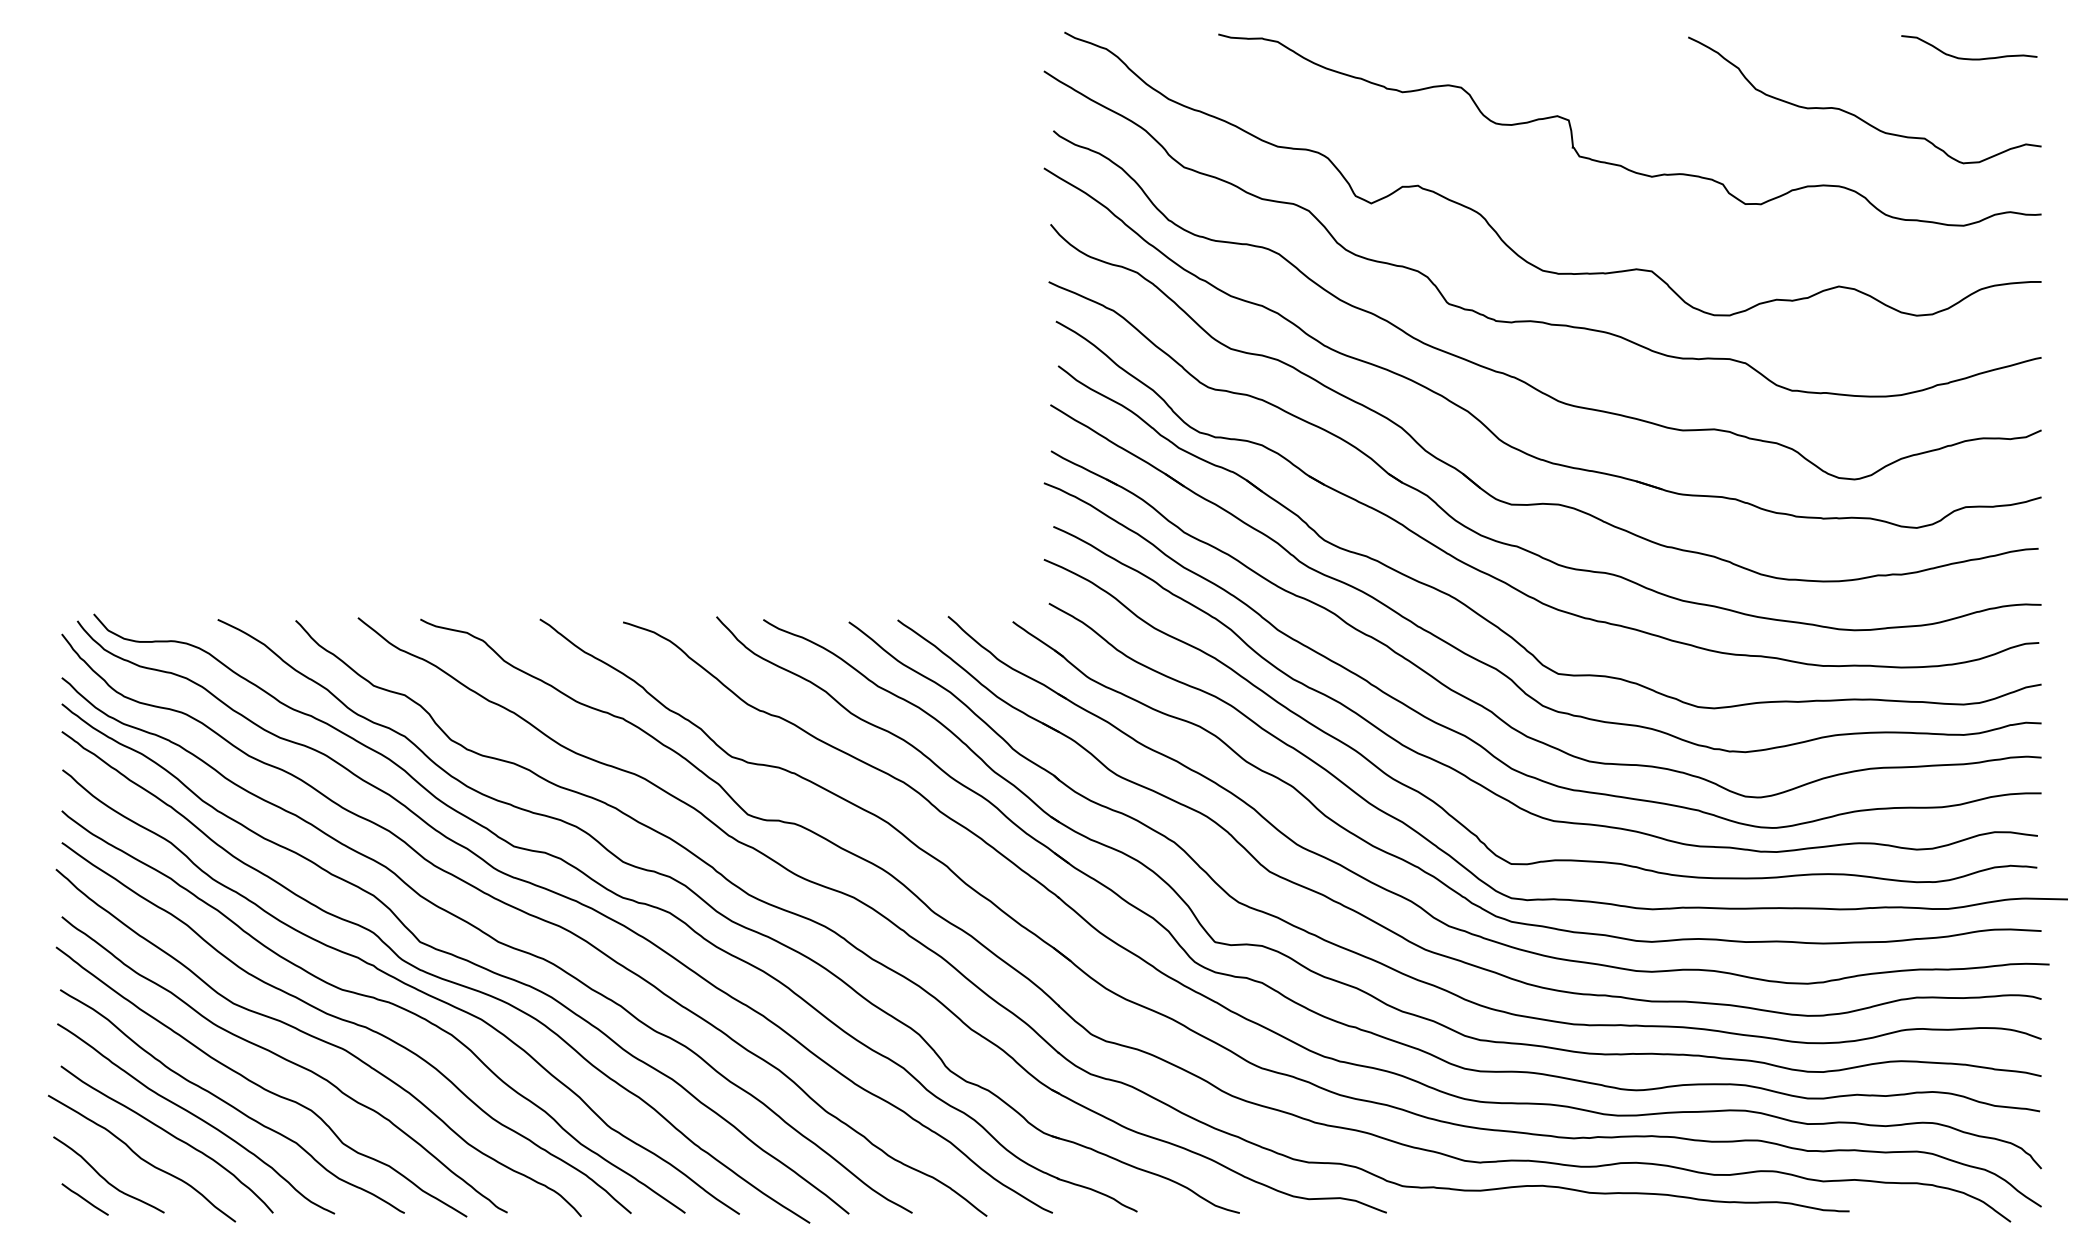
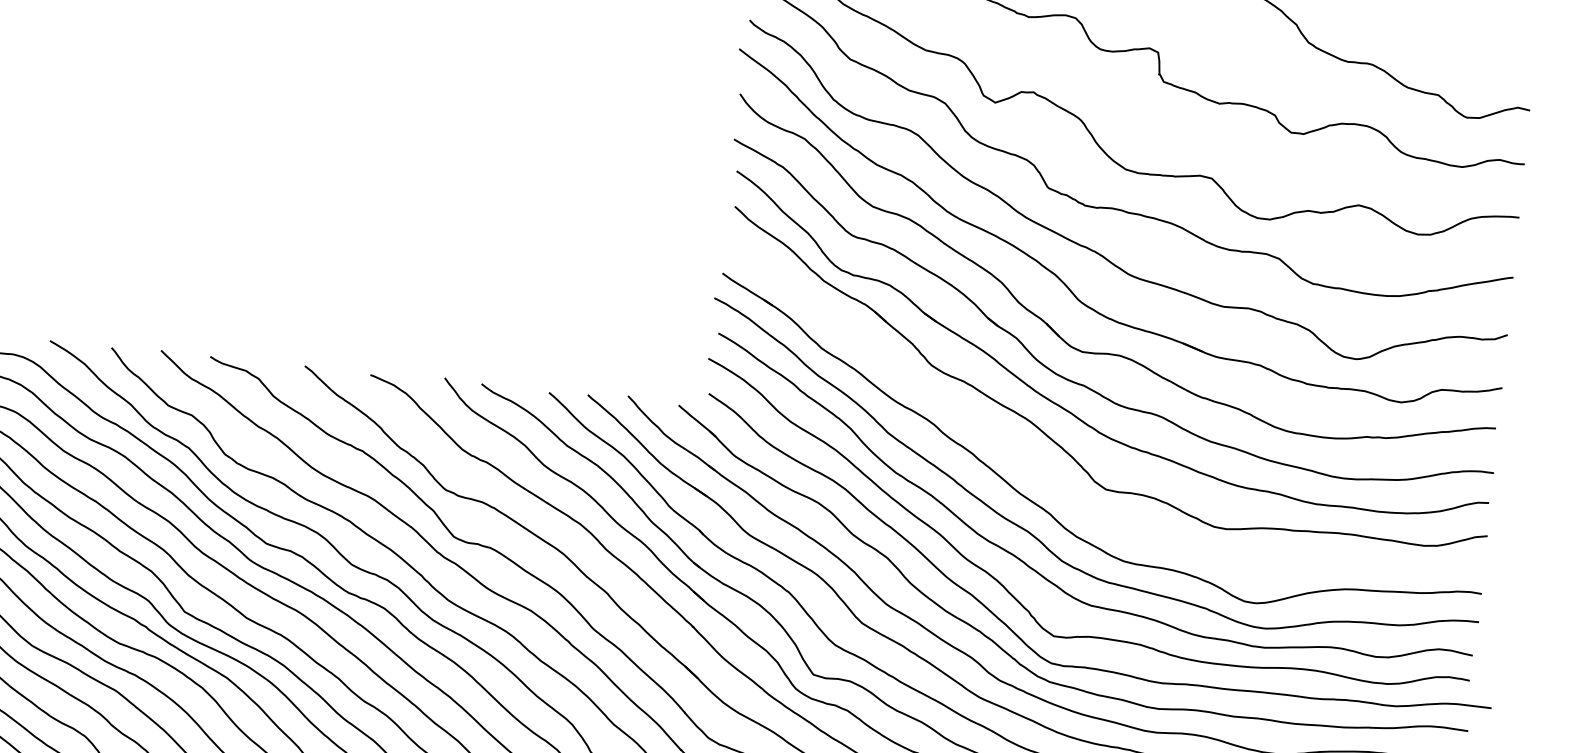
curve: (1969, 58) -> (1480, 35), removed
part: (1497, 668) -> (1058, 480), removed

